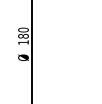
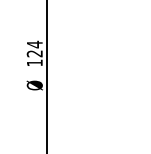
text: (23, 32) -> (34, 48), 180 -> 124

